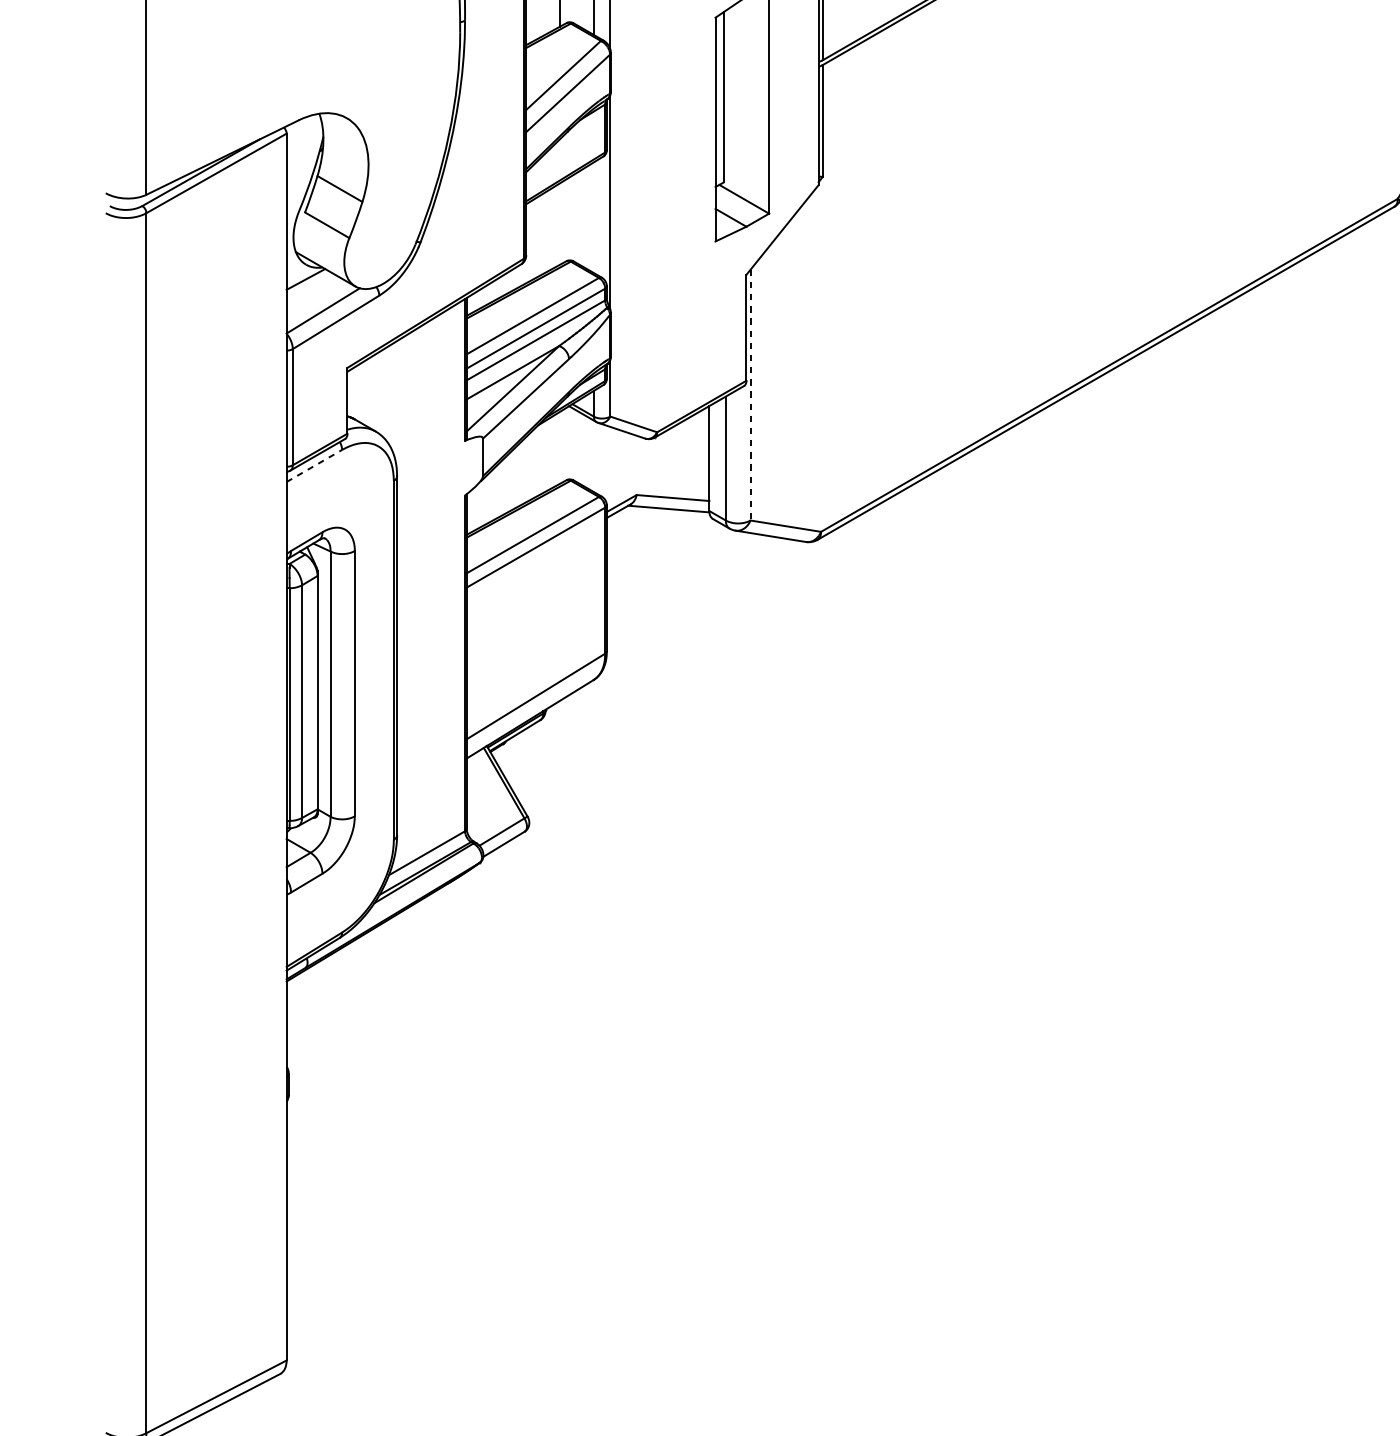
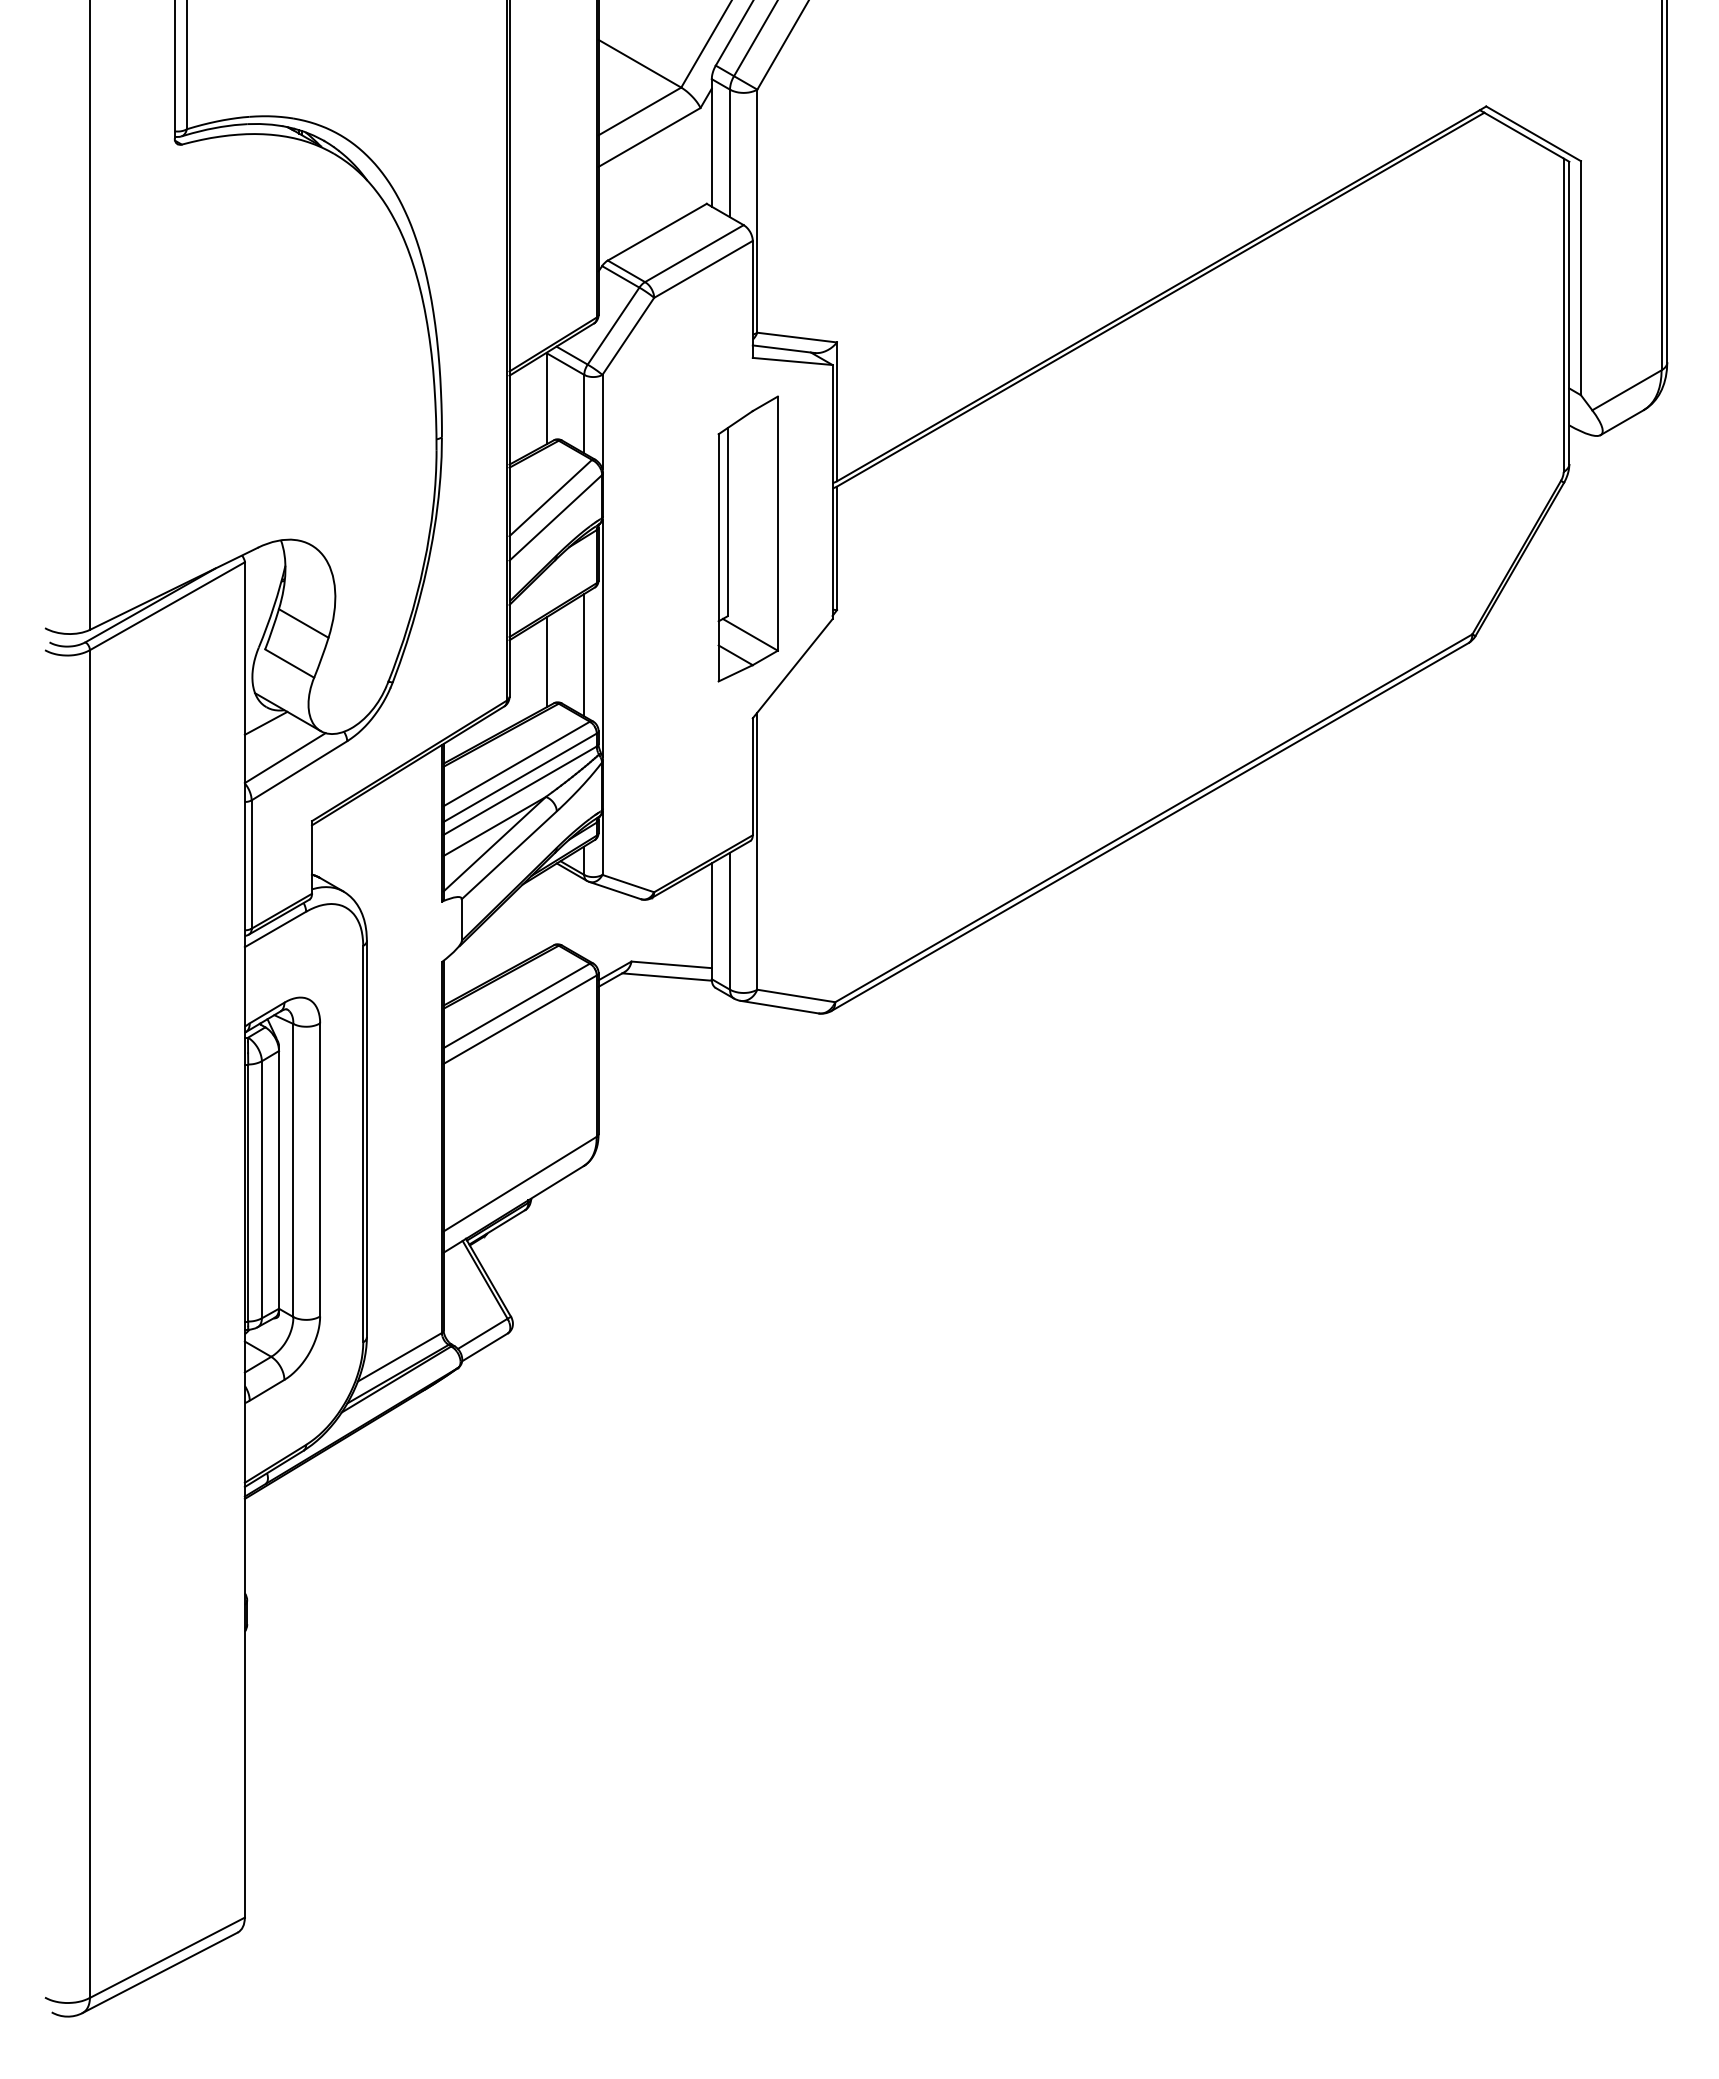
line: (594, 217) -> (584, 655), added
line: (559, 224) -> (546, 662), added
line: (750, 395) -> (757, 851), dashed -> solid
line: (314, 466) -> (275, 929), dashed -> solid

